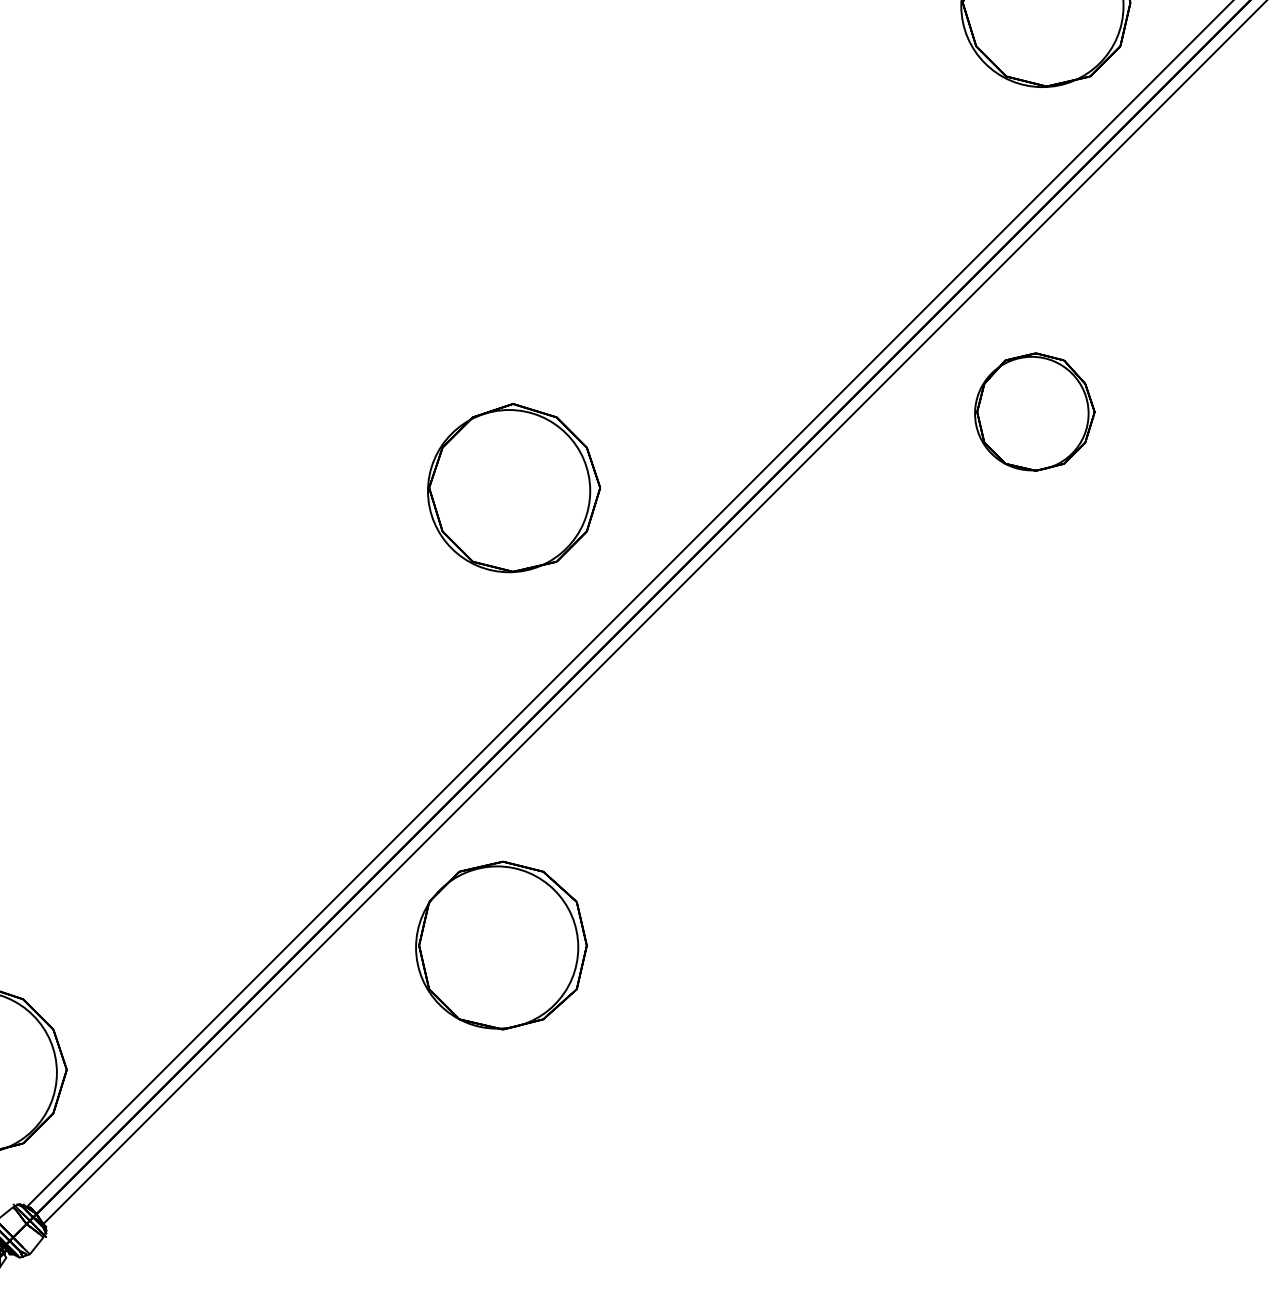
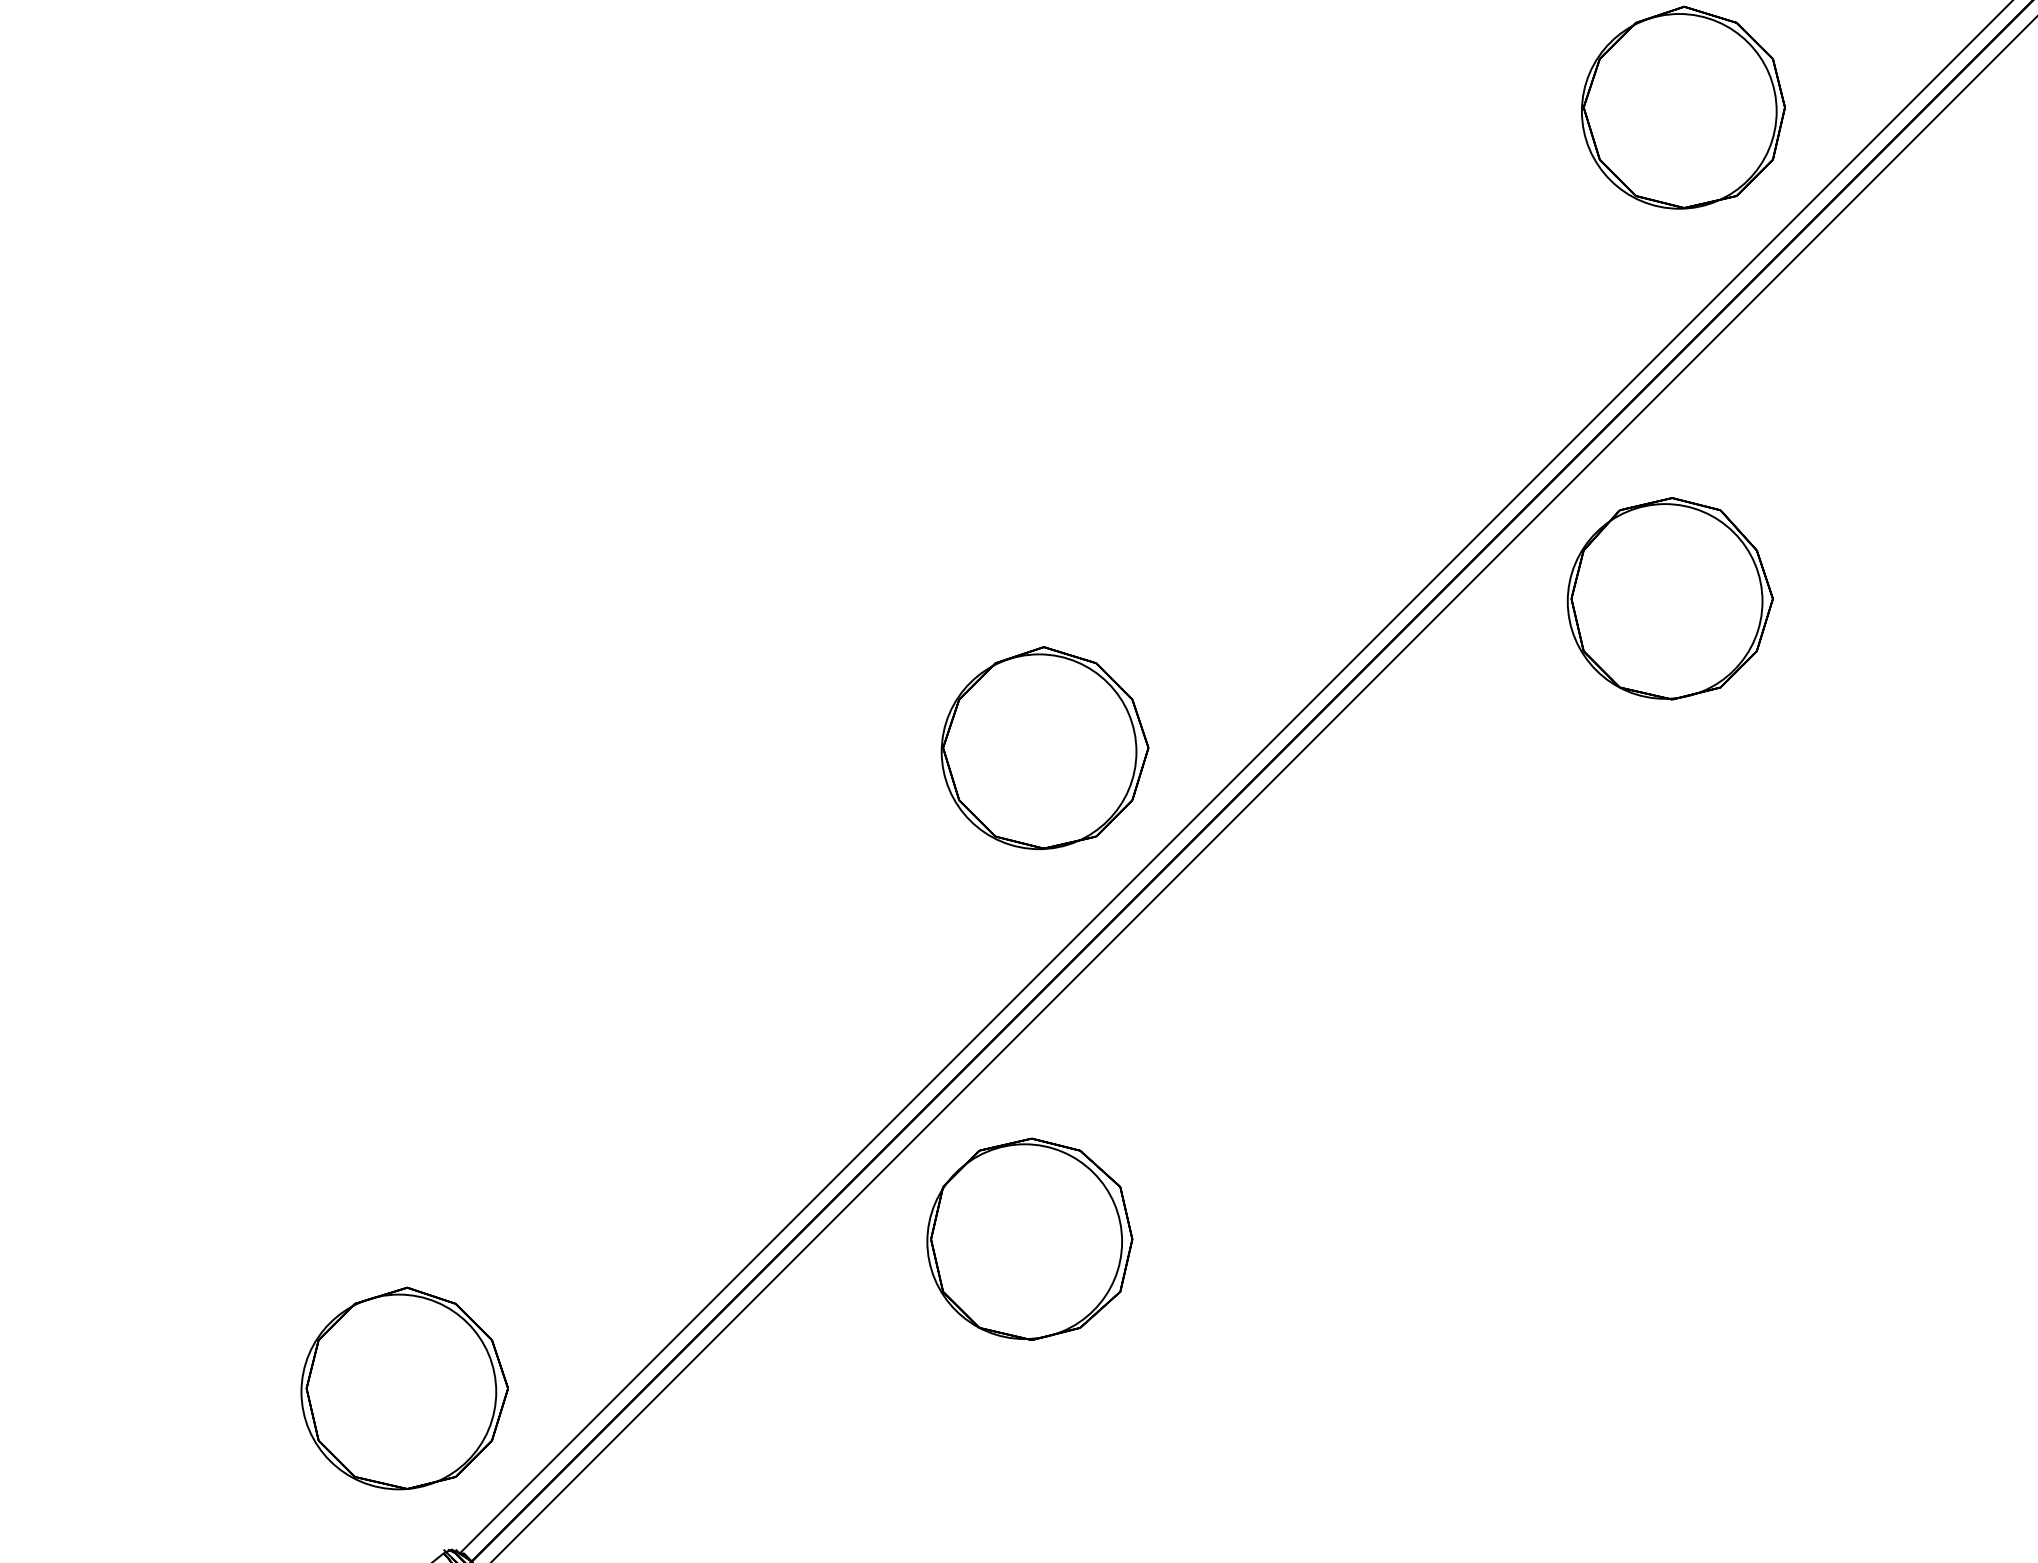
part: (1034, 411) -> (1669, 598), size x1.43
part: (513, 487) -> (1044, 747), moved

